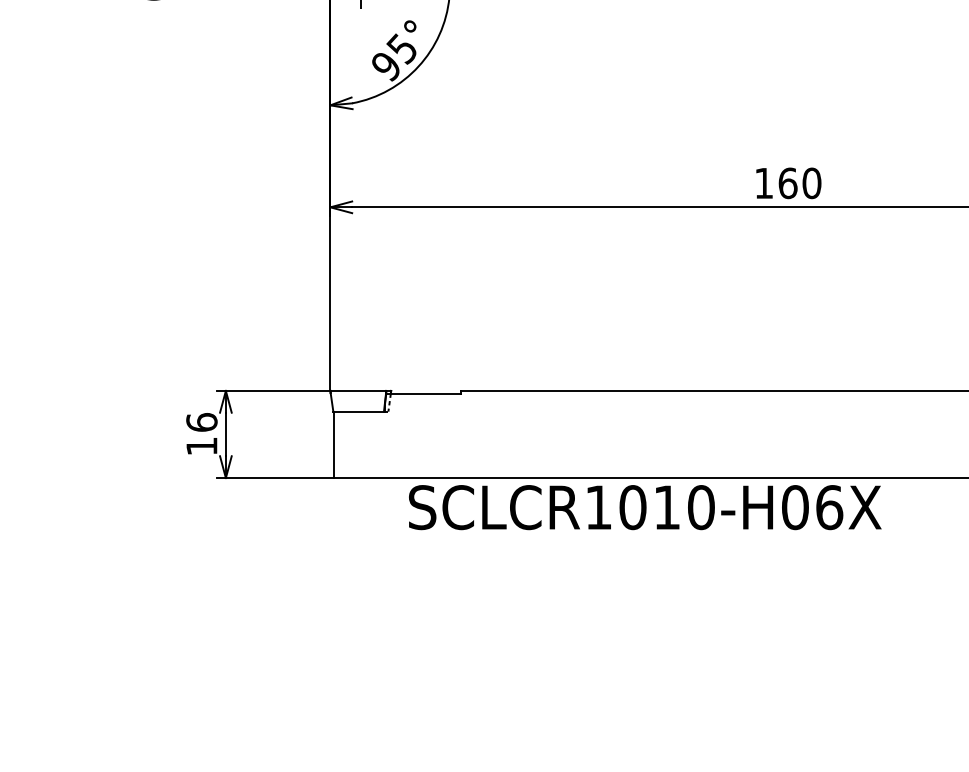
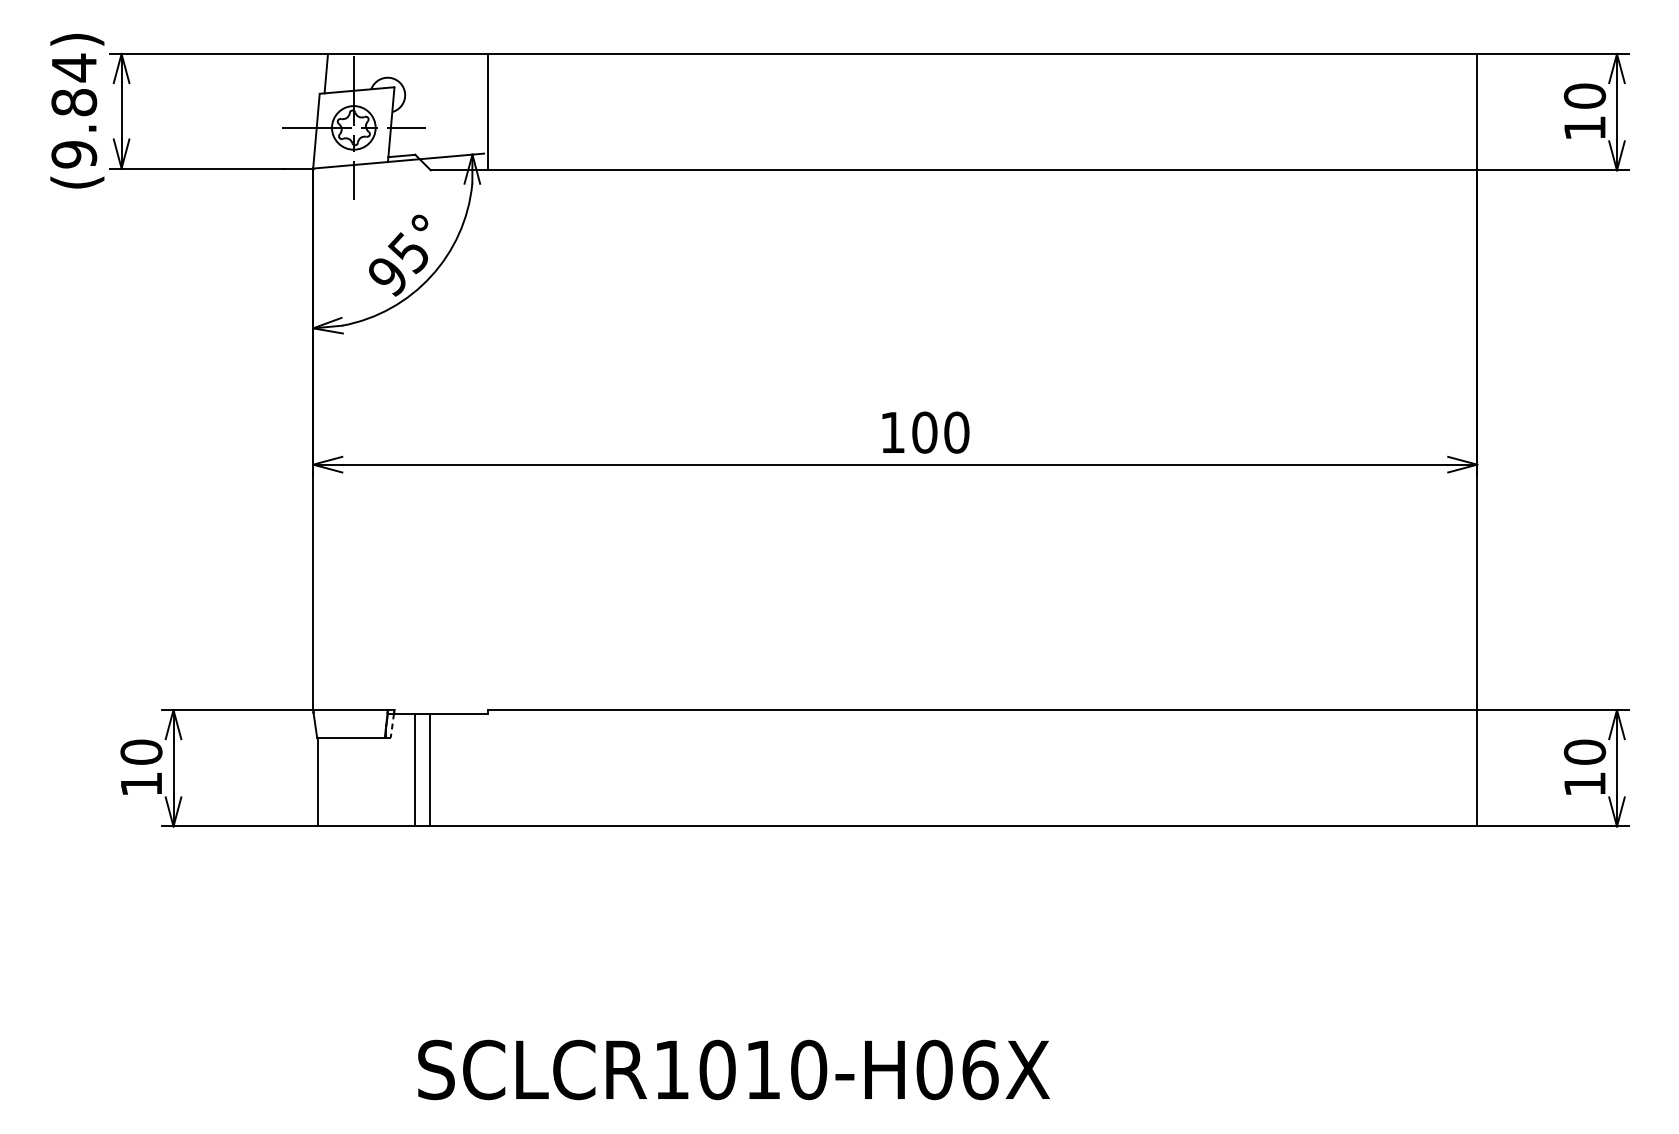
text: (787, 183) -> (924, 432), 160 -> 100
text: (201, 421) -> (141, 751), 16 -> 10
line: (406, 435) -> (415, 769), added
line: (417, 435) -> (429, 769), added
text: (644, 507) -> (733, 1069), moved

